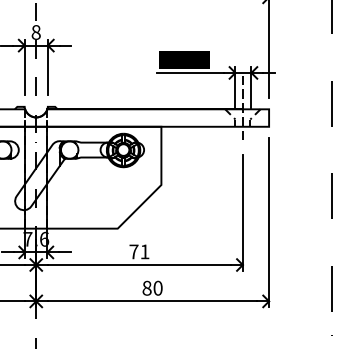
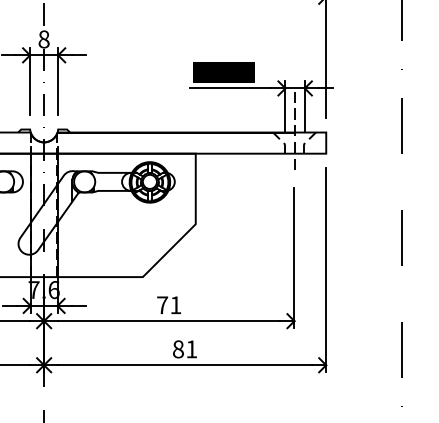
text: (157, 287) -> (191, 348), 80 -> 81

